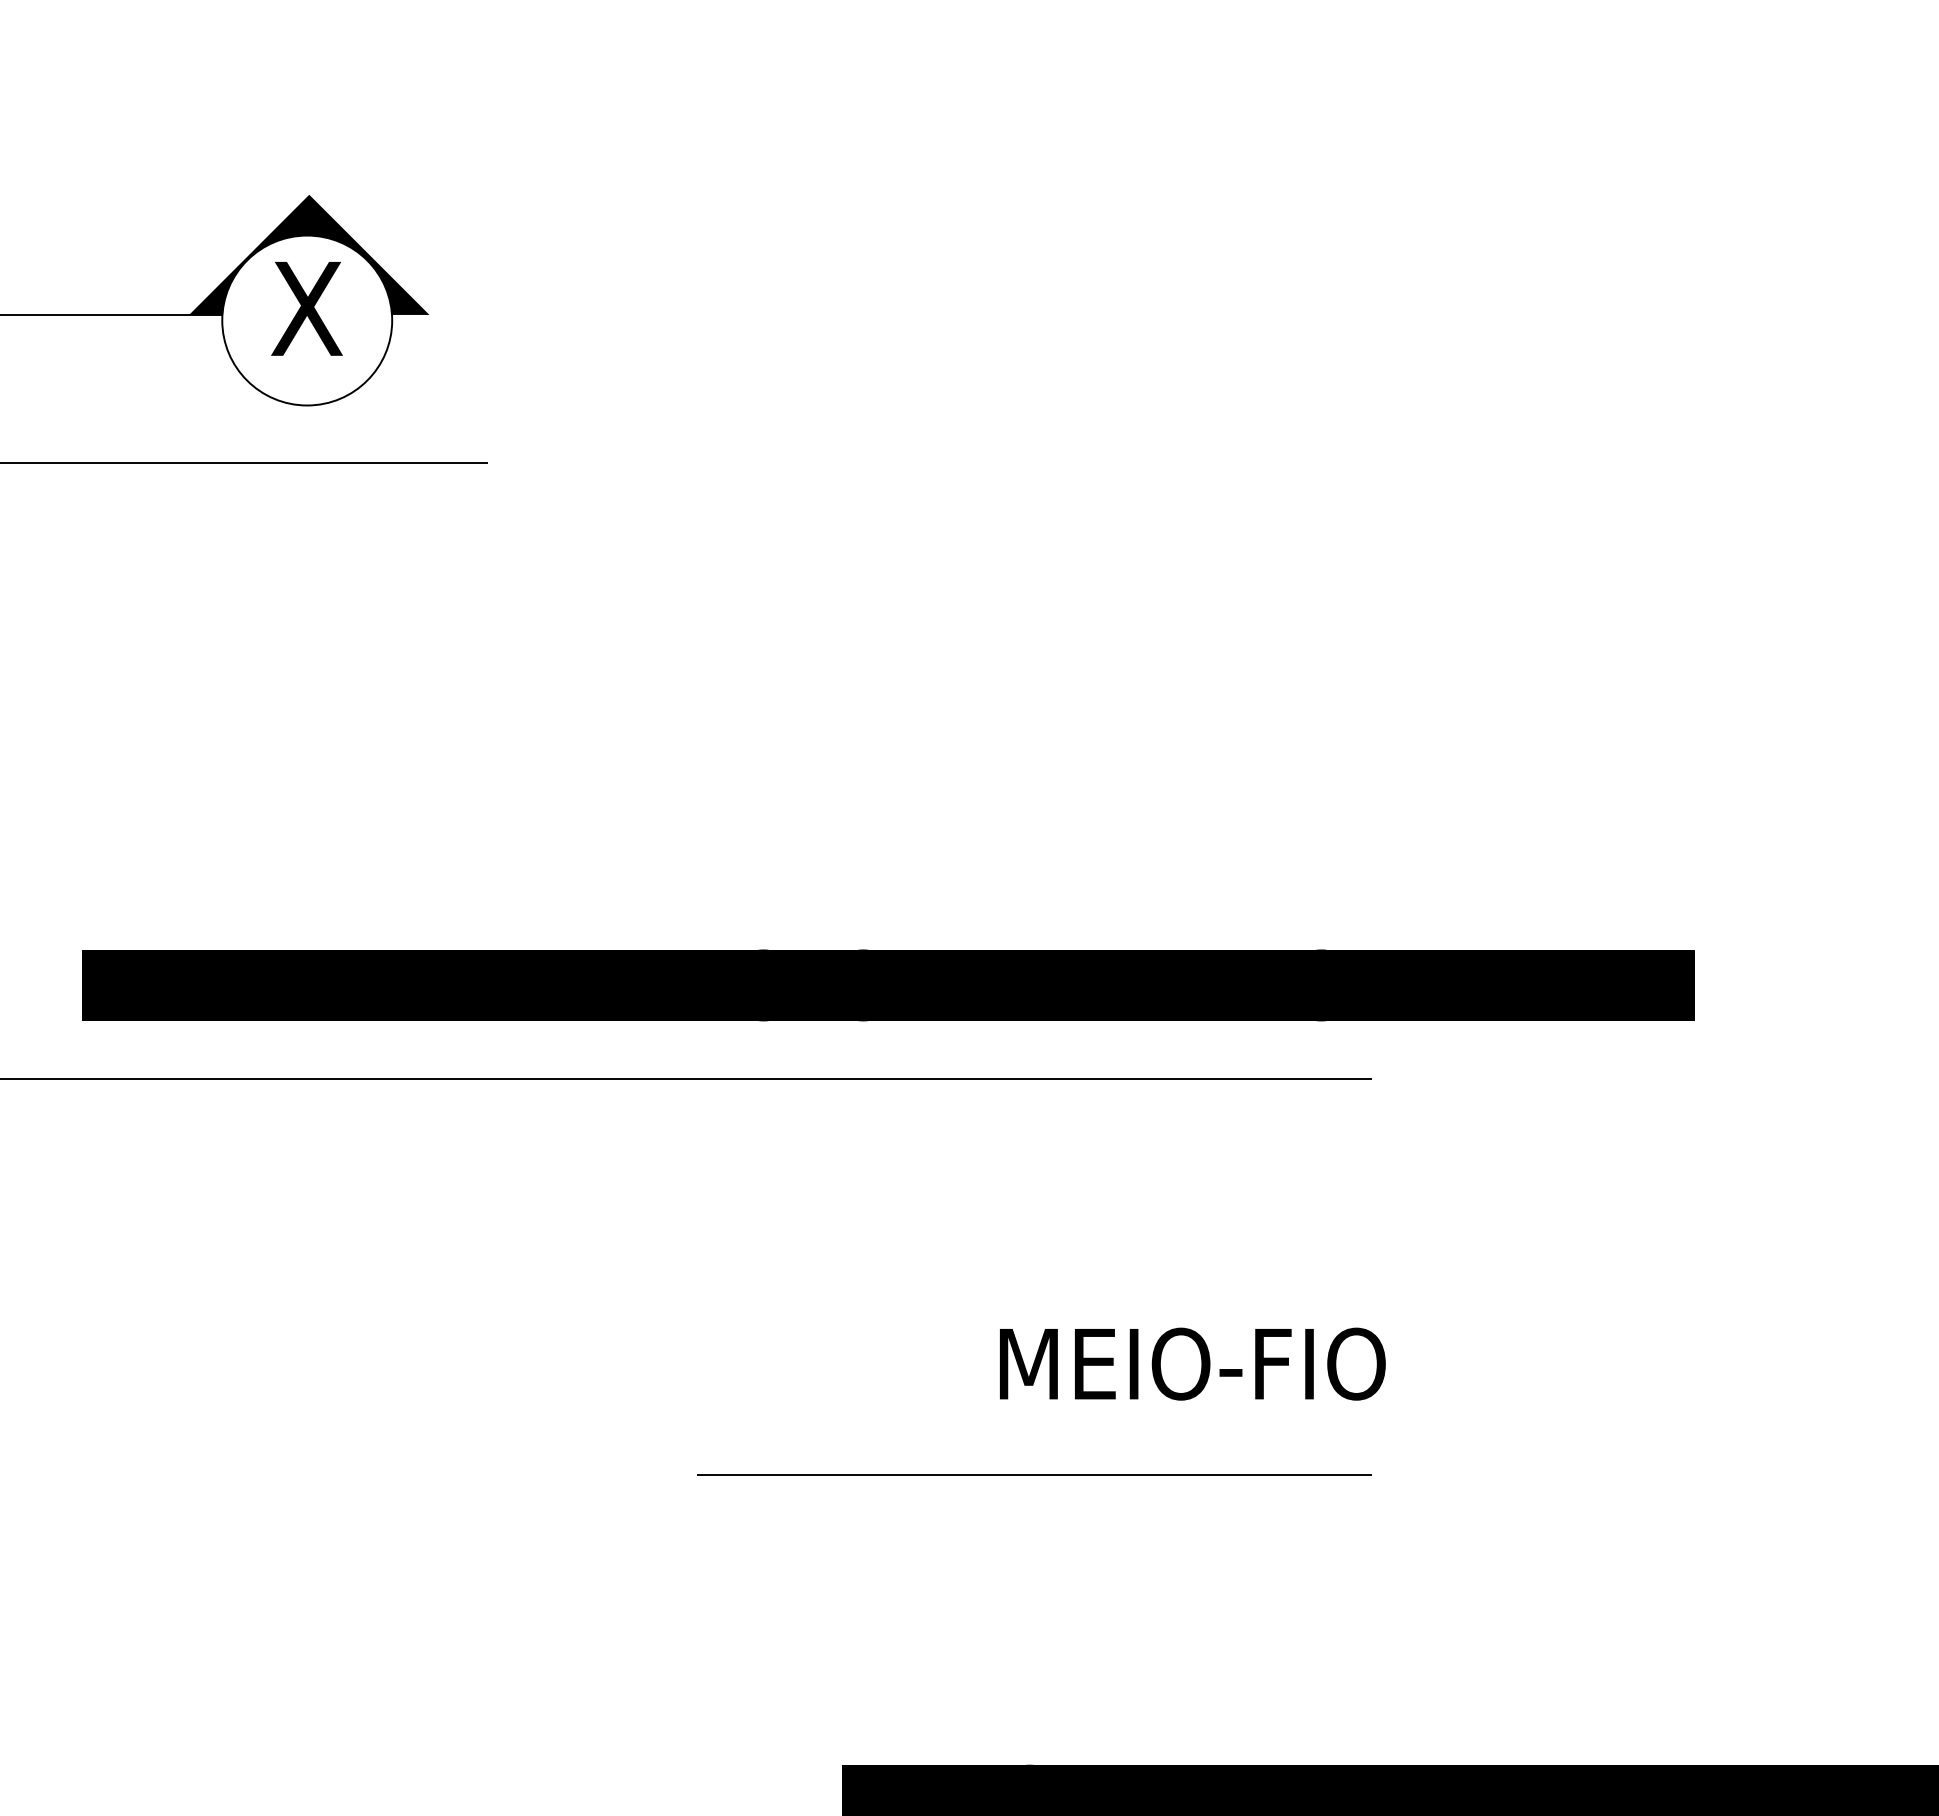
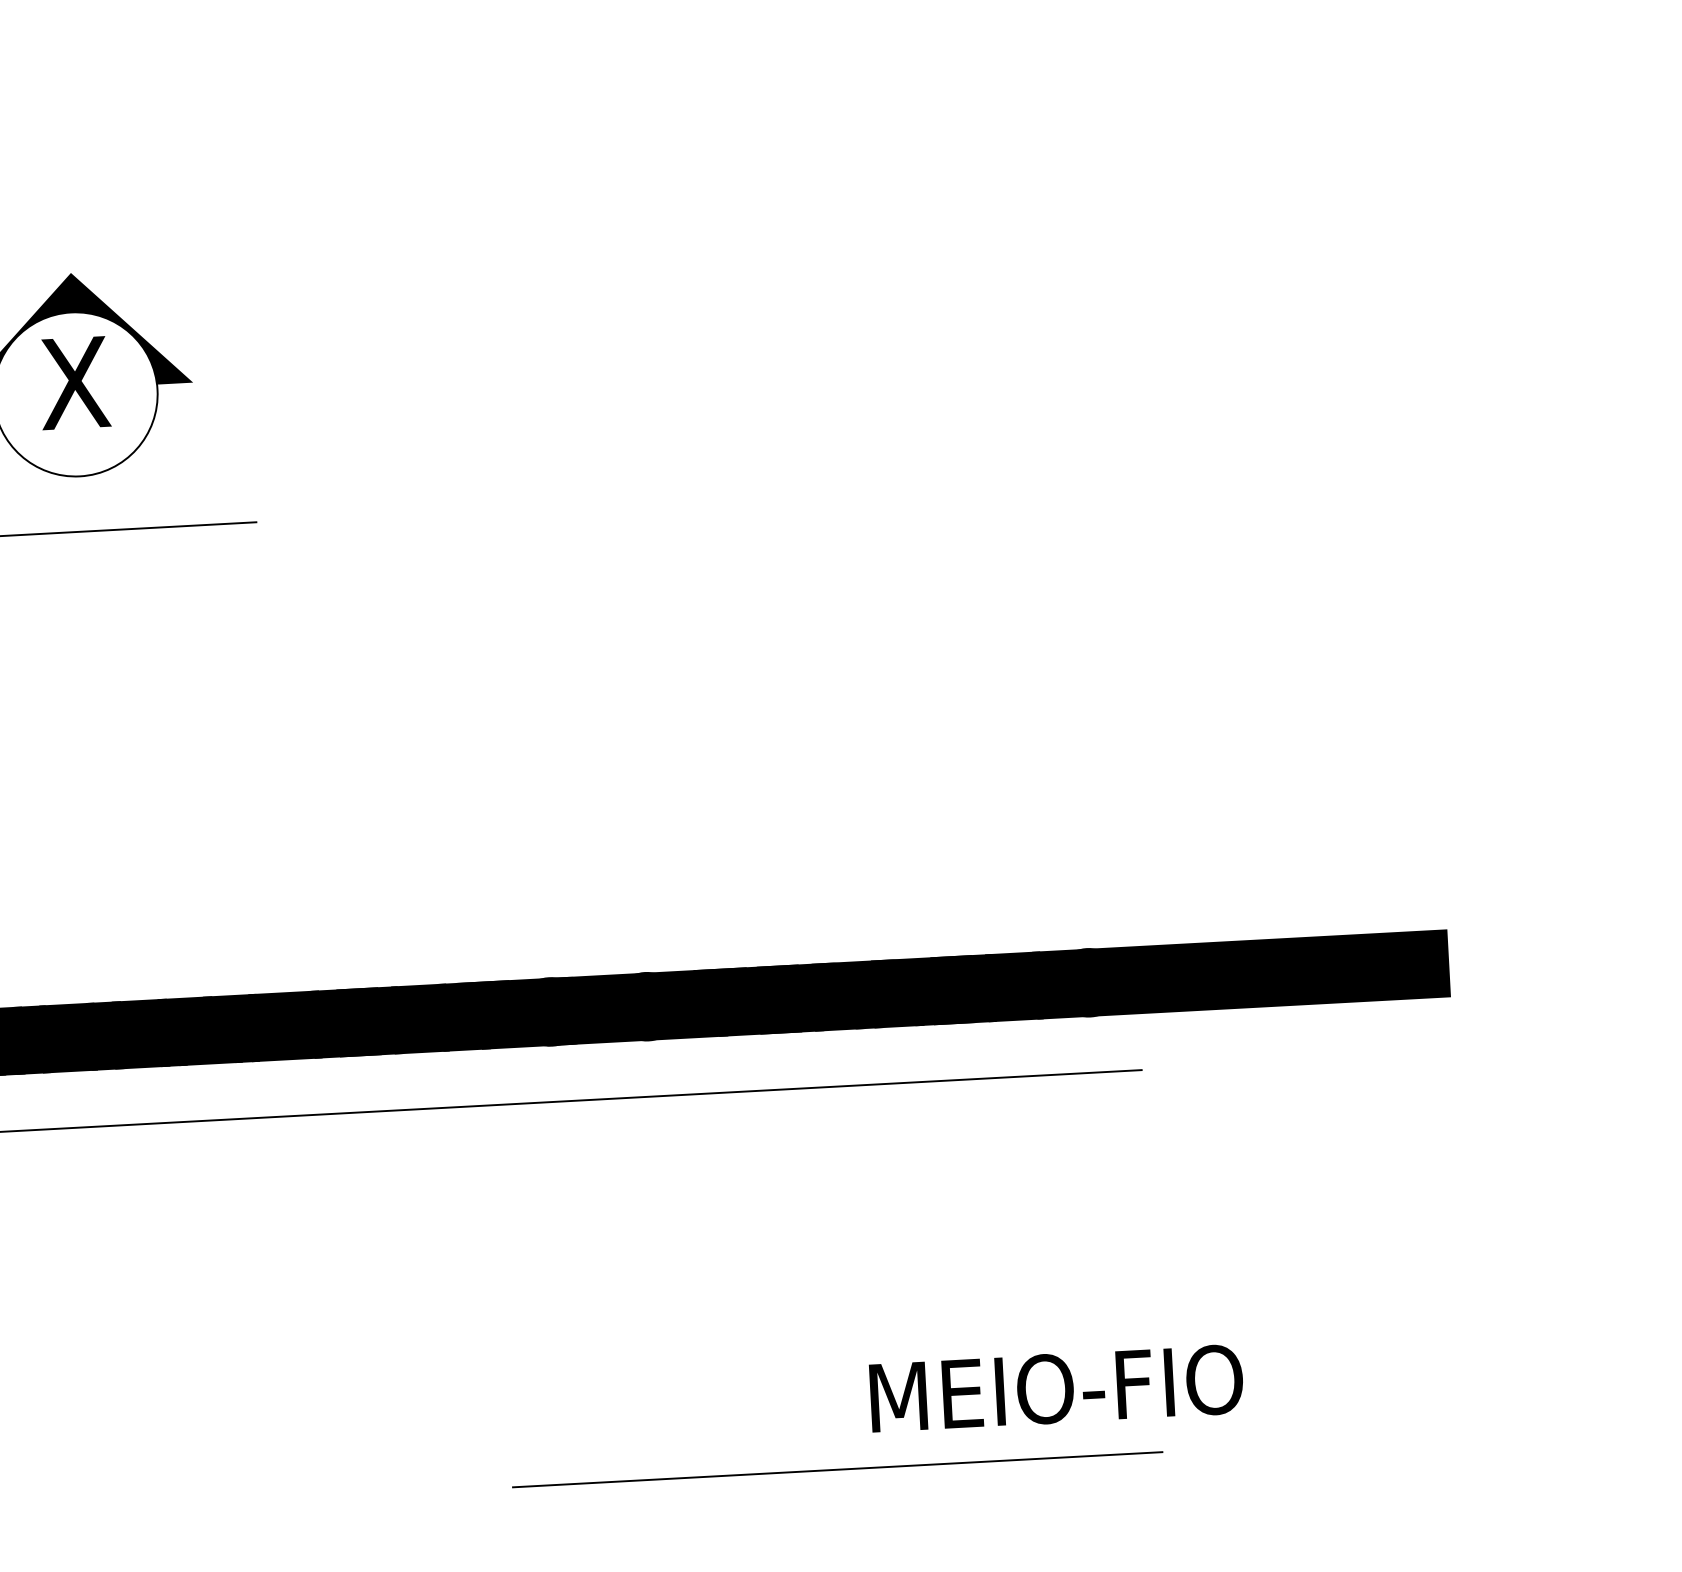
text: (1192, 1363) -> (1056, 1388), moved

